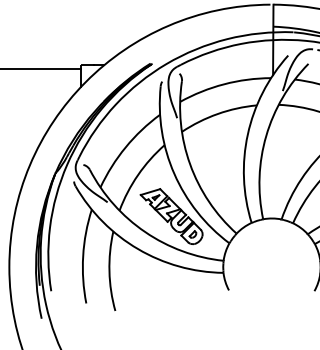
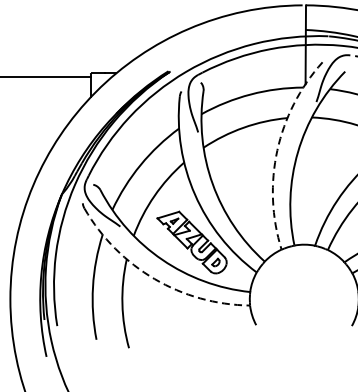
arc: (247, 134) -> (276, 150), solid -> dashed
arc: (138, 249) -> (154, 279), solid -> dashed

